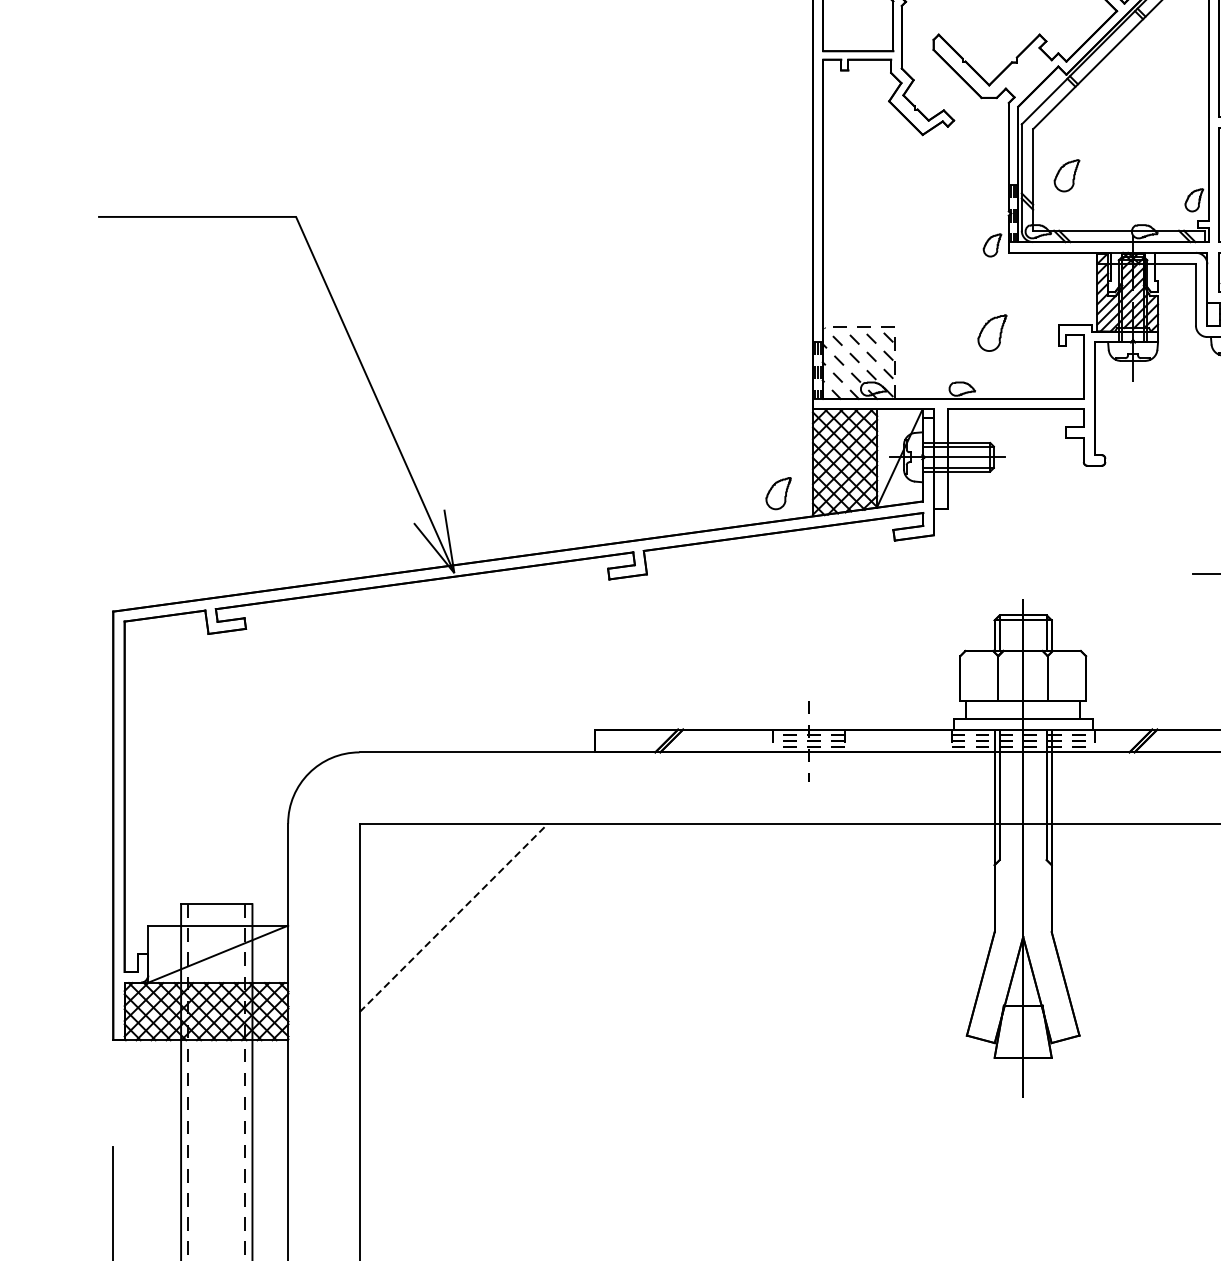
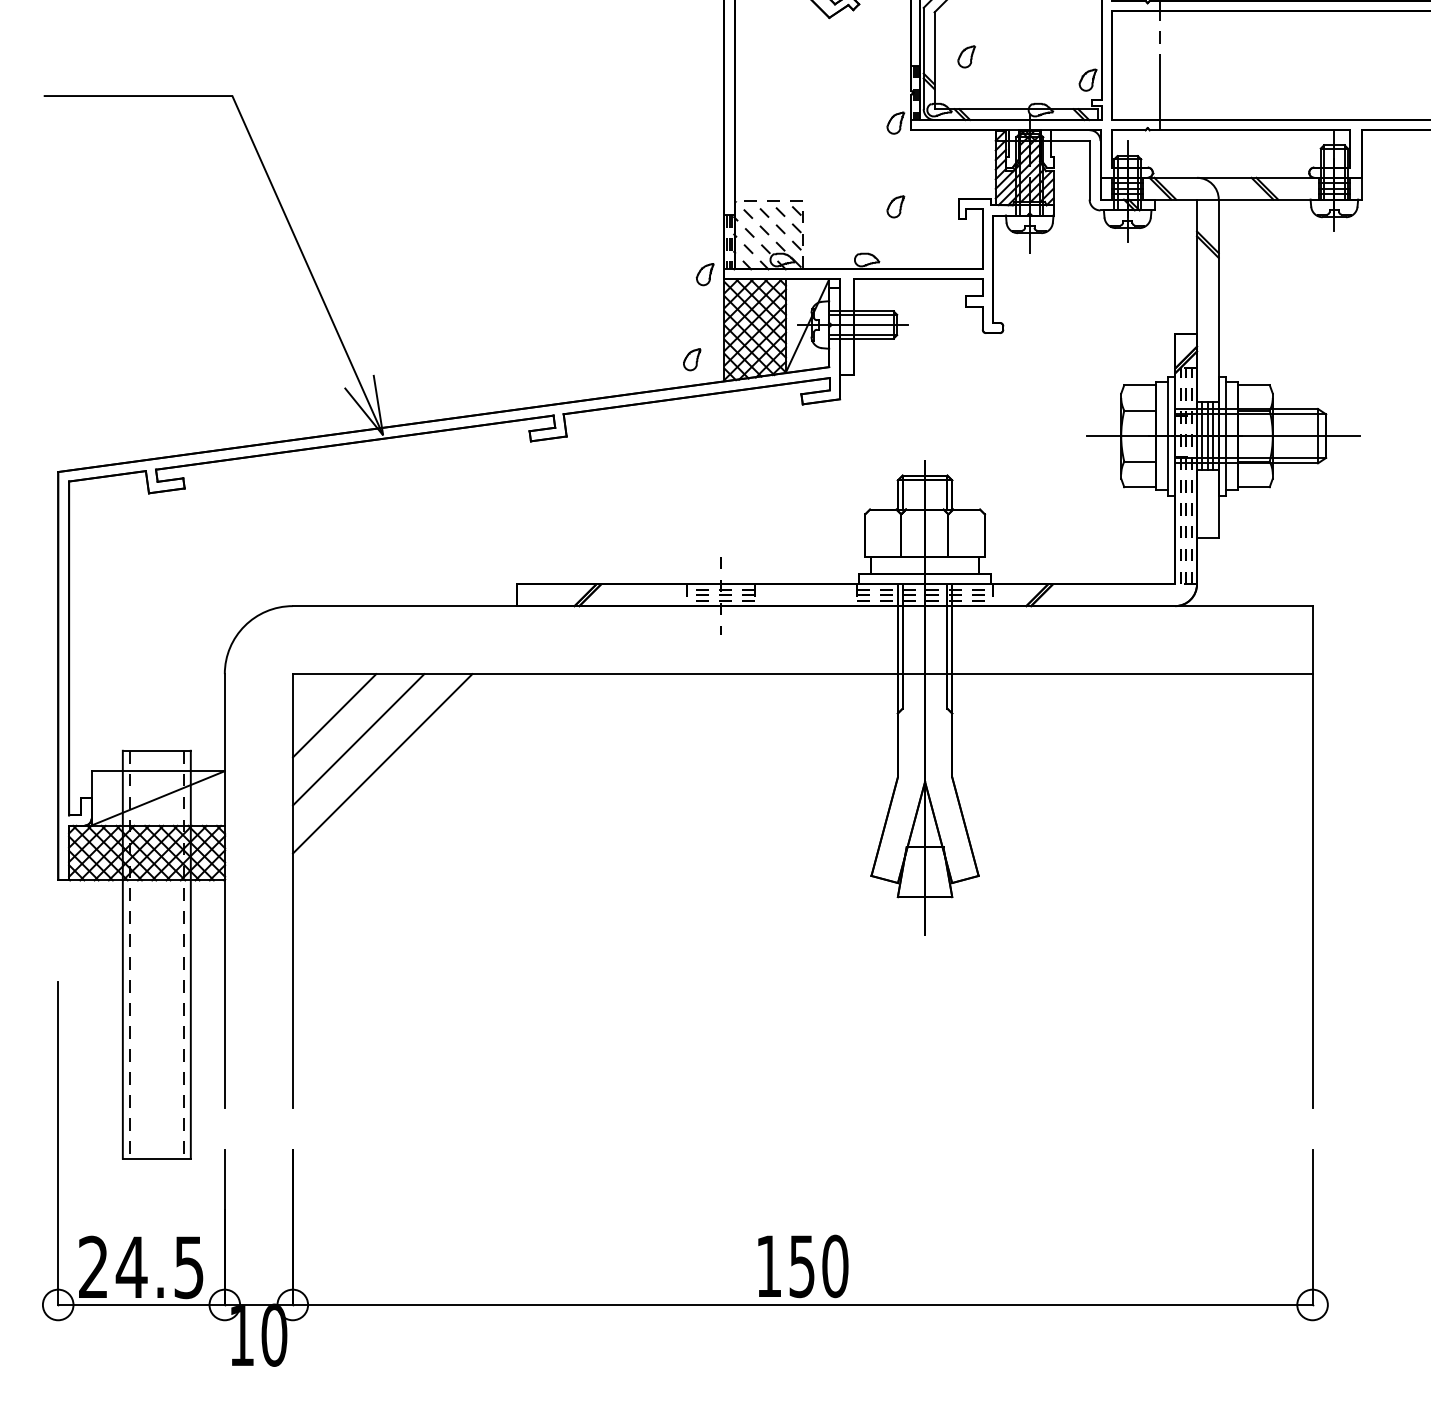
part: (1066, 175) -> (966, 56), size x0.71
part: (992, 332) -> (895, 206), size x0.62
part: (791, 404) -> (704, 274), added
part: (779, 493) -> (692, 359), size x0.71
line: (403, 867) -> (334, 715), added
line: (428, 892) -> (358, 739), added
line: (453, 917) -> (382, 763), dashed -> solid

